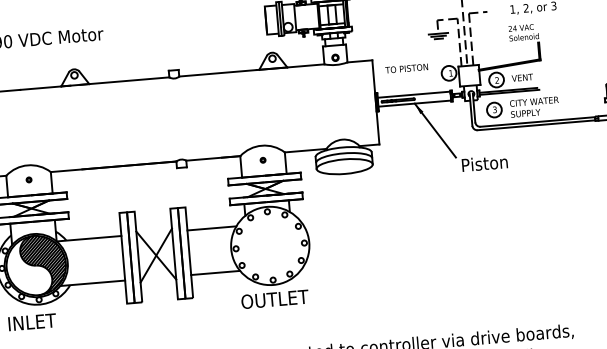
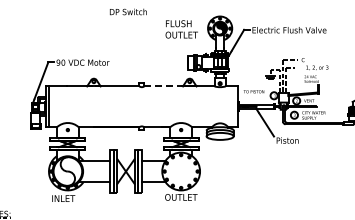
line: (219, 73) -> (163, 86), solid -> dashed
hatch: (43, 264) -> (71, 171), removed

